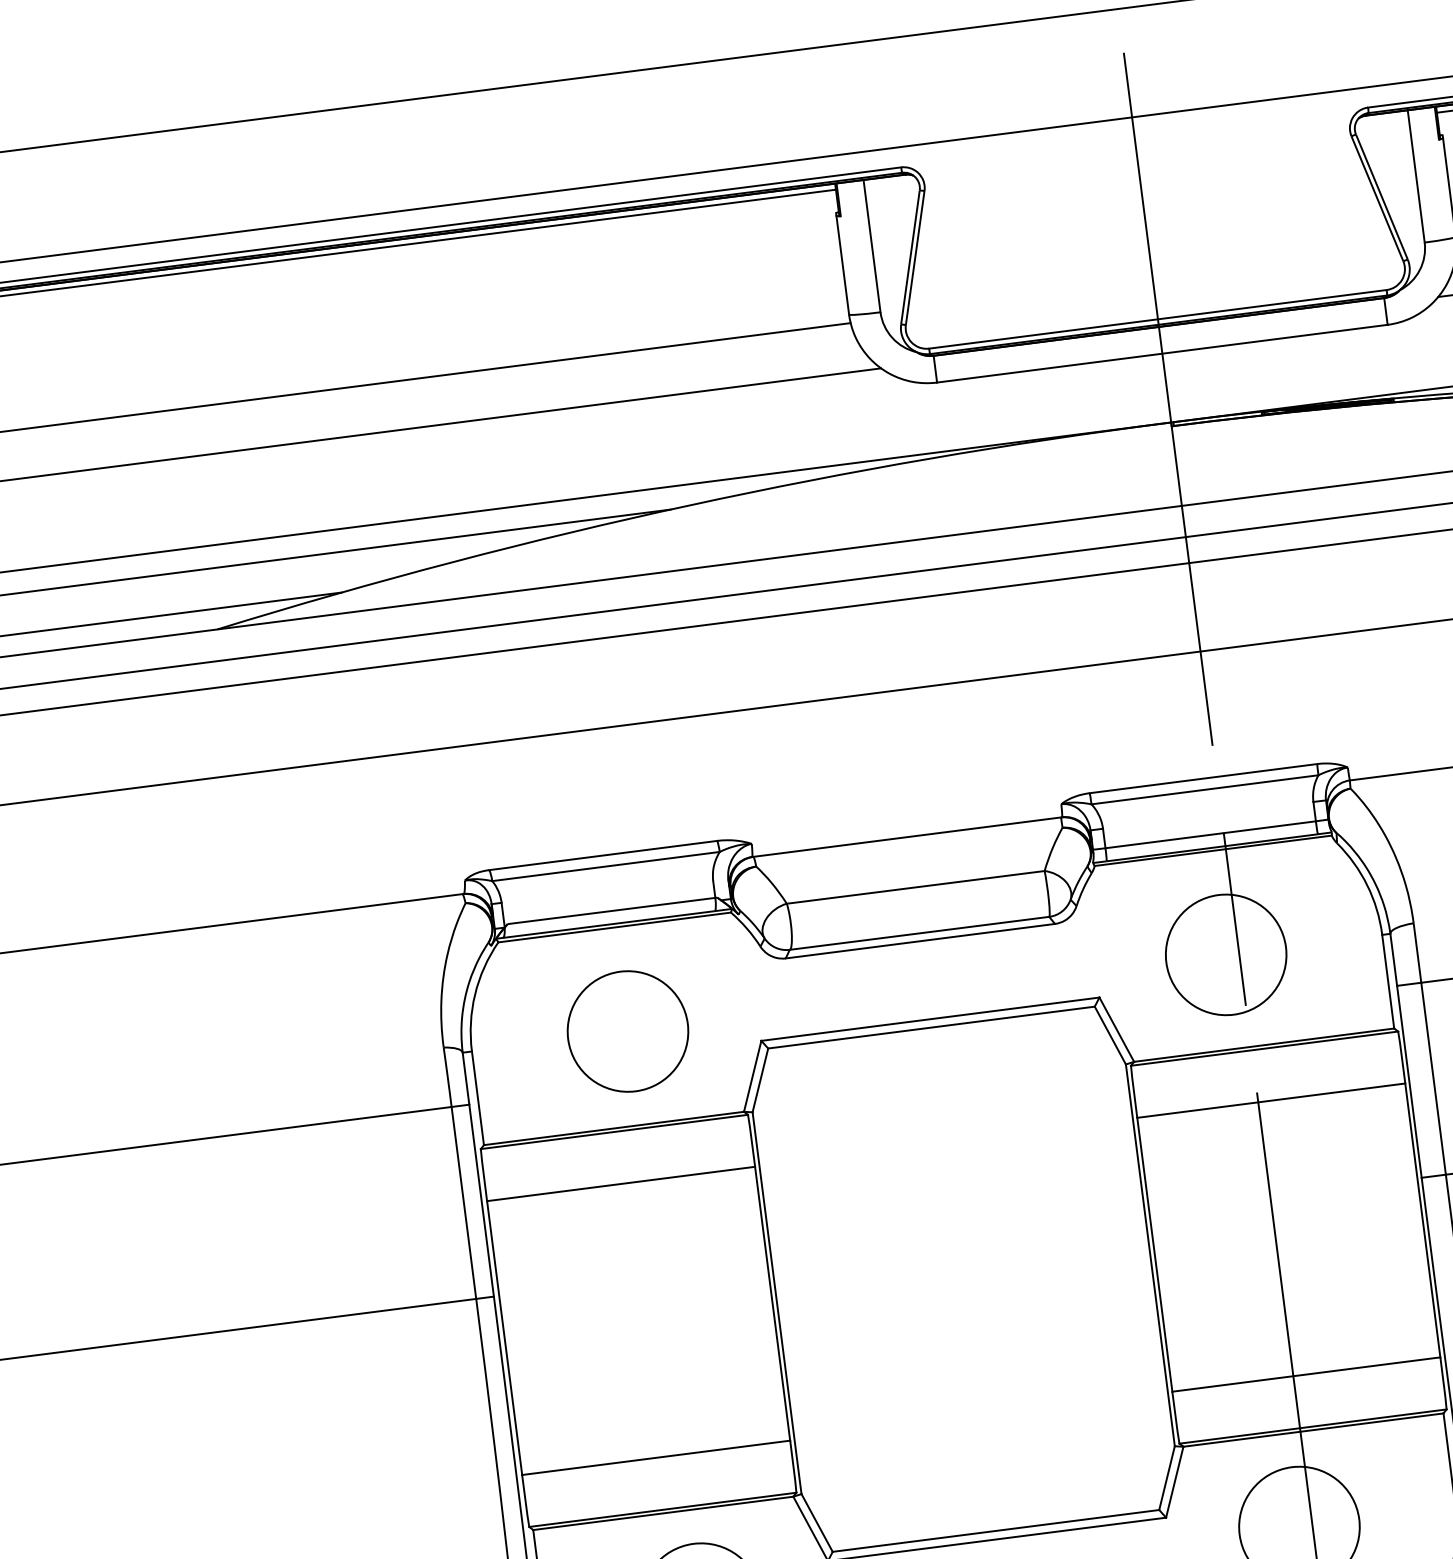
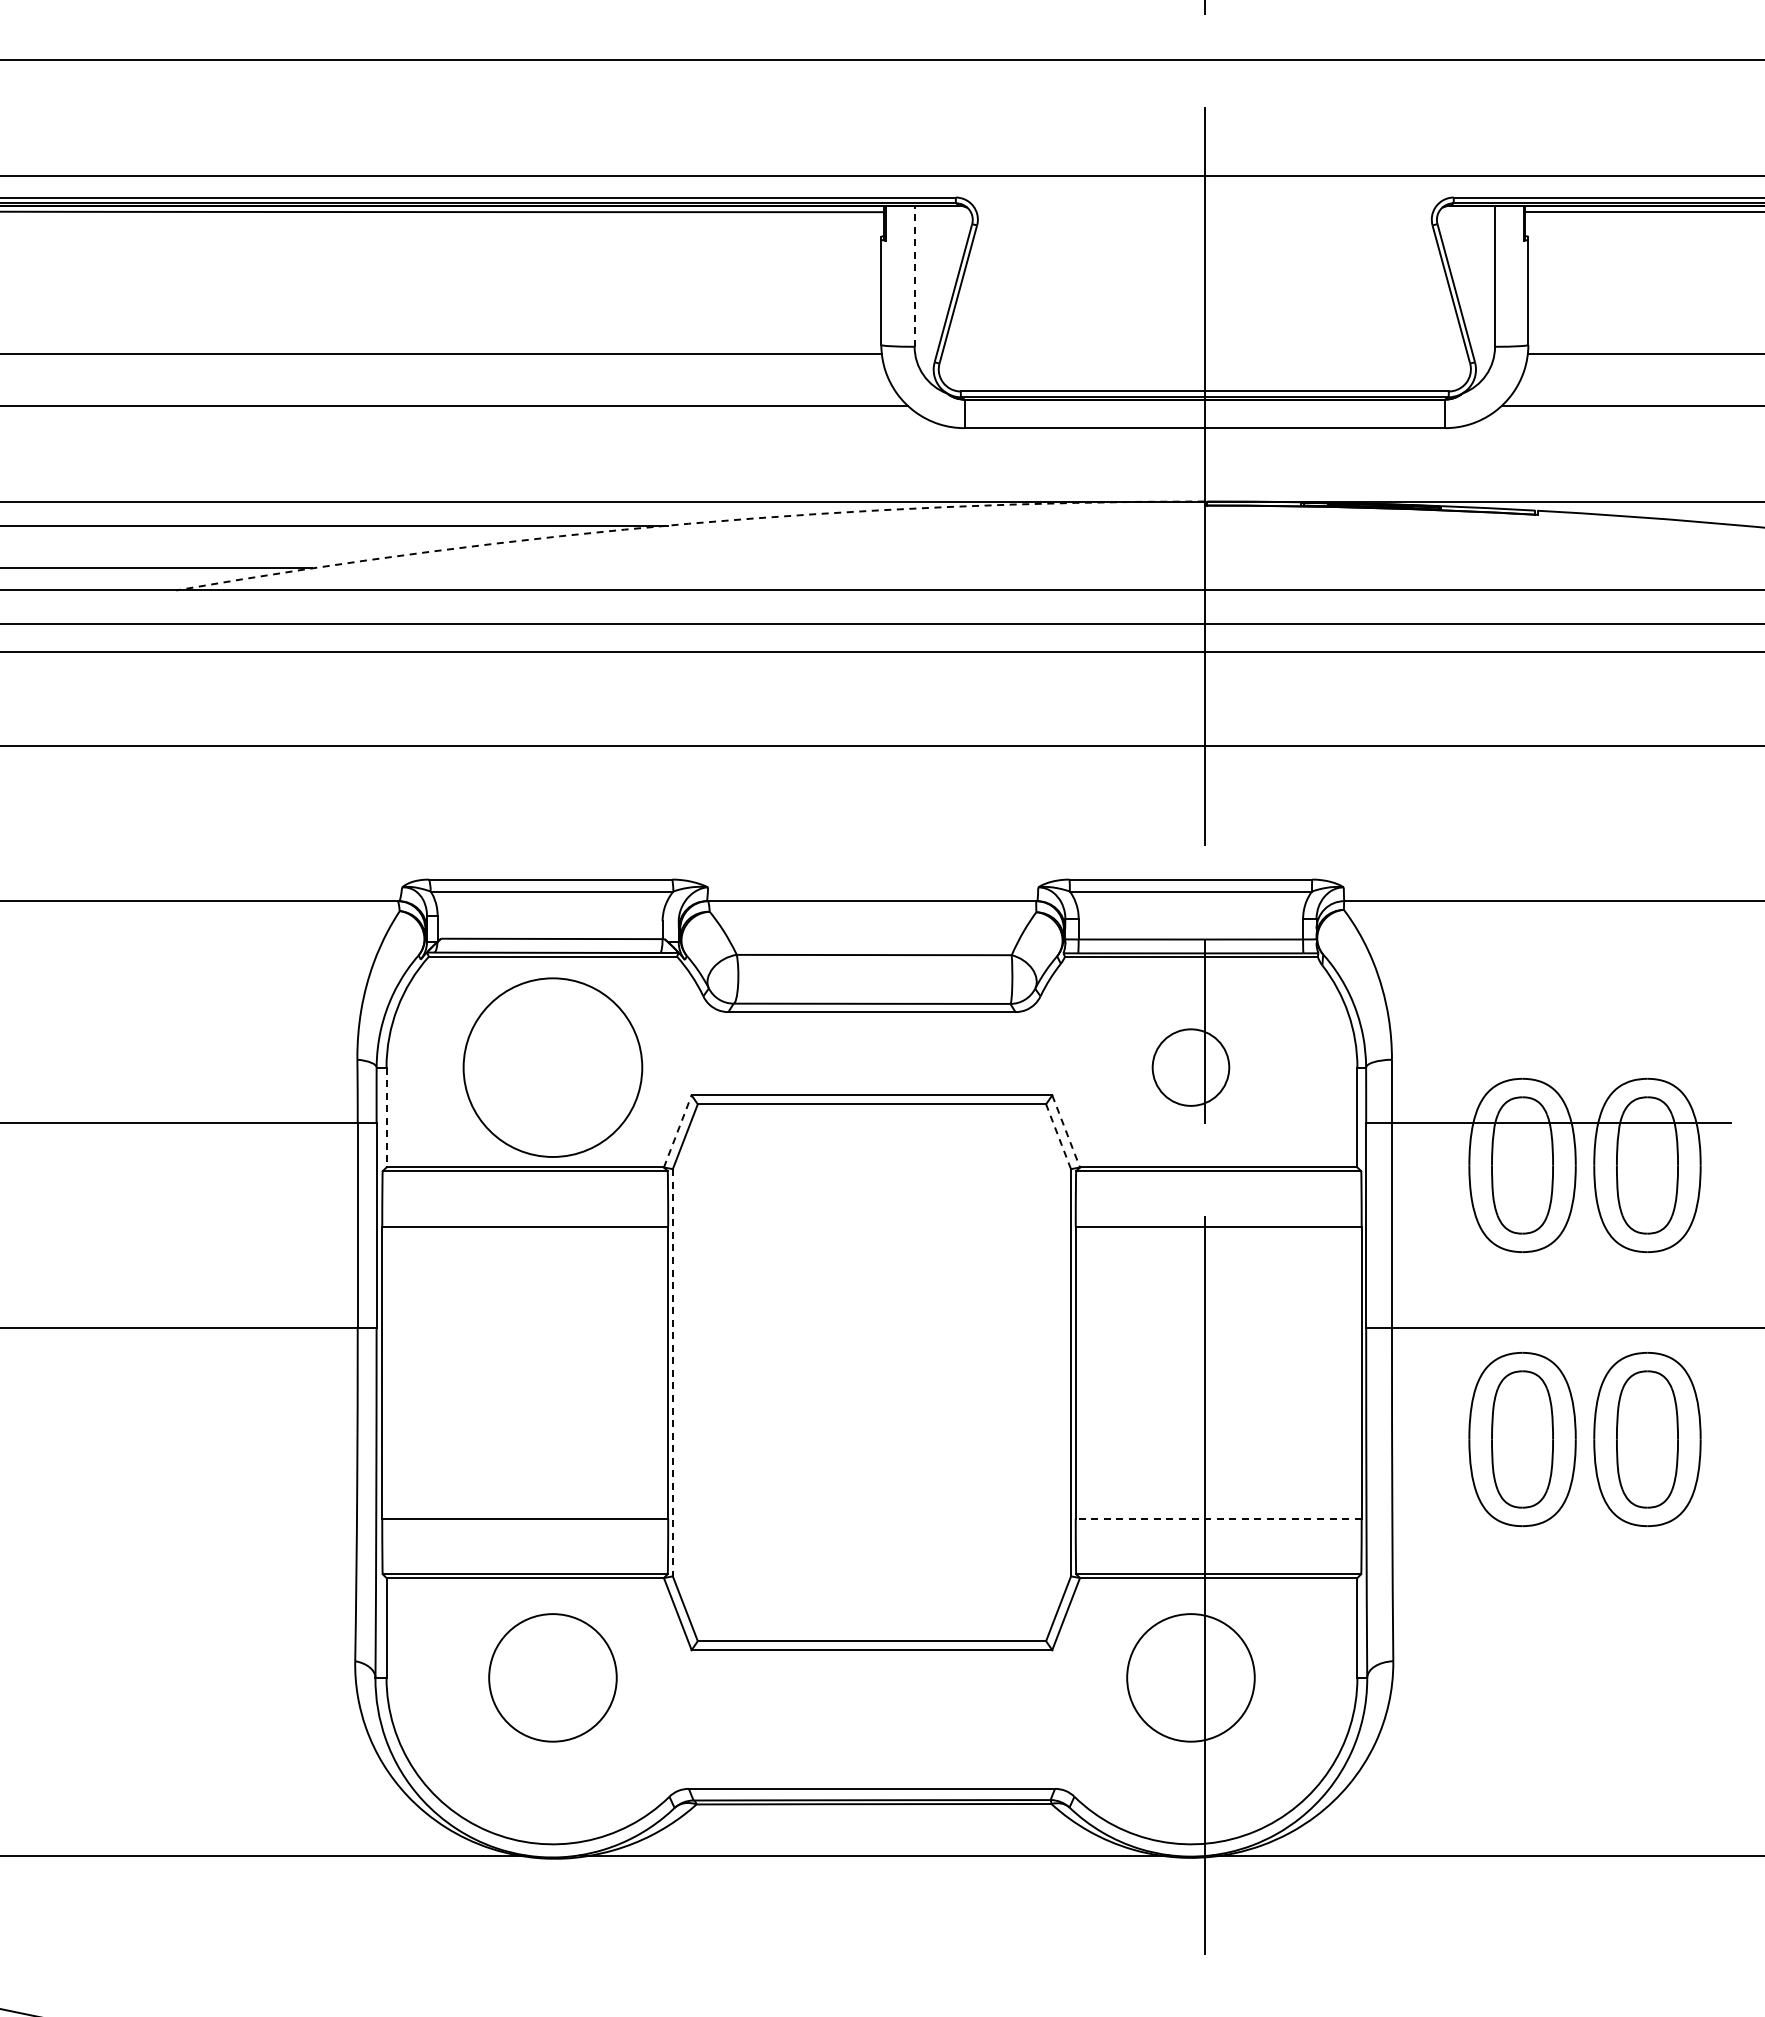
line: (871, 246) -> (914, 276), solid -> dashed
arc: (689, 505) -> (688, 523), solid -> dashed
circle: (1225, 954) -> (1190, 1067), size x0.6
line: (1117, 1029) -> (1066, 1131), solid -> dashed
circle: (627, 1031) -> (552, 1067), size x1.4
line: (1110, 1035) -> (1058, 1136), solid -> dashed
line: (752, 1076) -> (677, 1131), solid -> dashed
line: (477, 1098) -> (386, 1117), solid -> dashed
line: (776, 1303) -> (672, 1372), solid -> dashed
line: (1306, 1374) -> (1218, 1518), solid -> dashed

